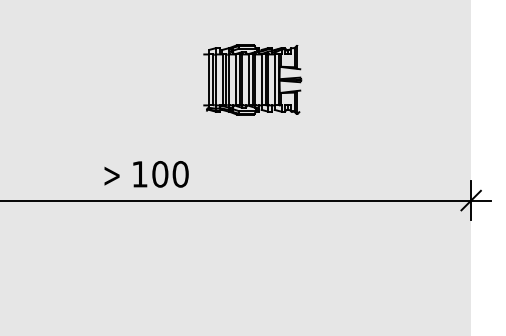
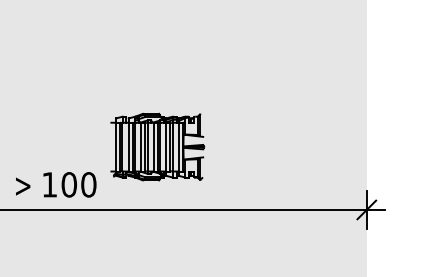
part: (252, 79) -> (157, 146), moved

